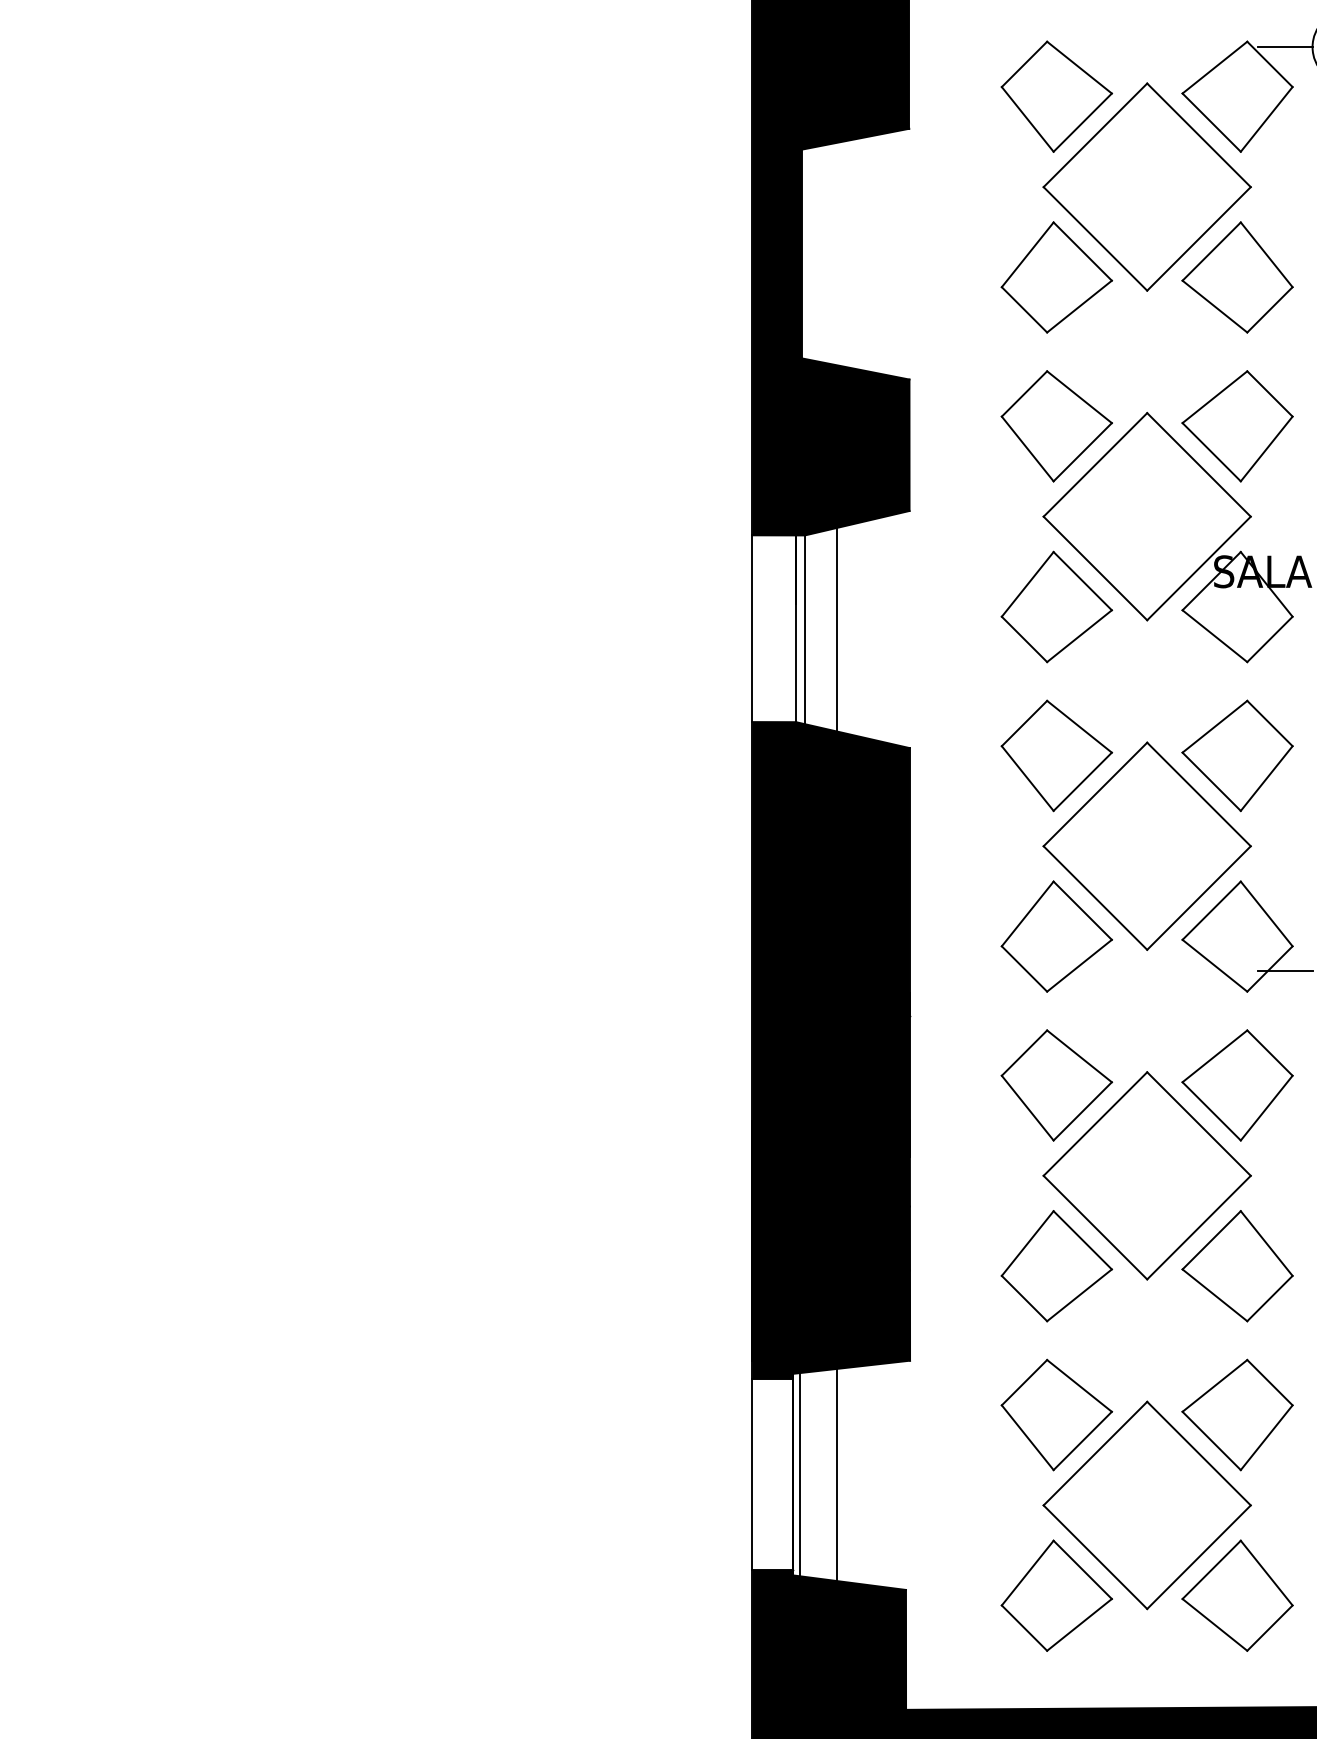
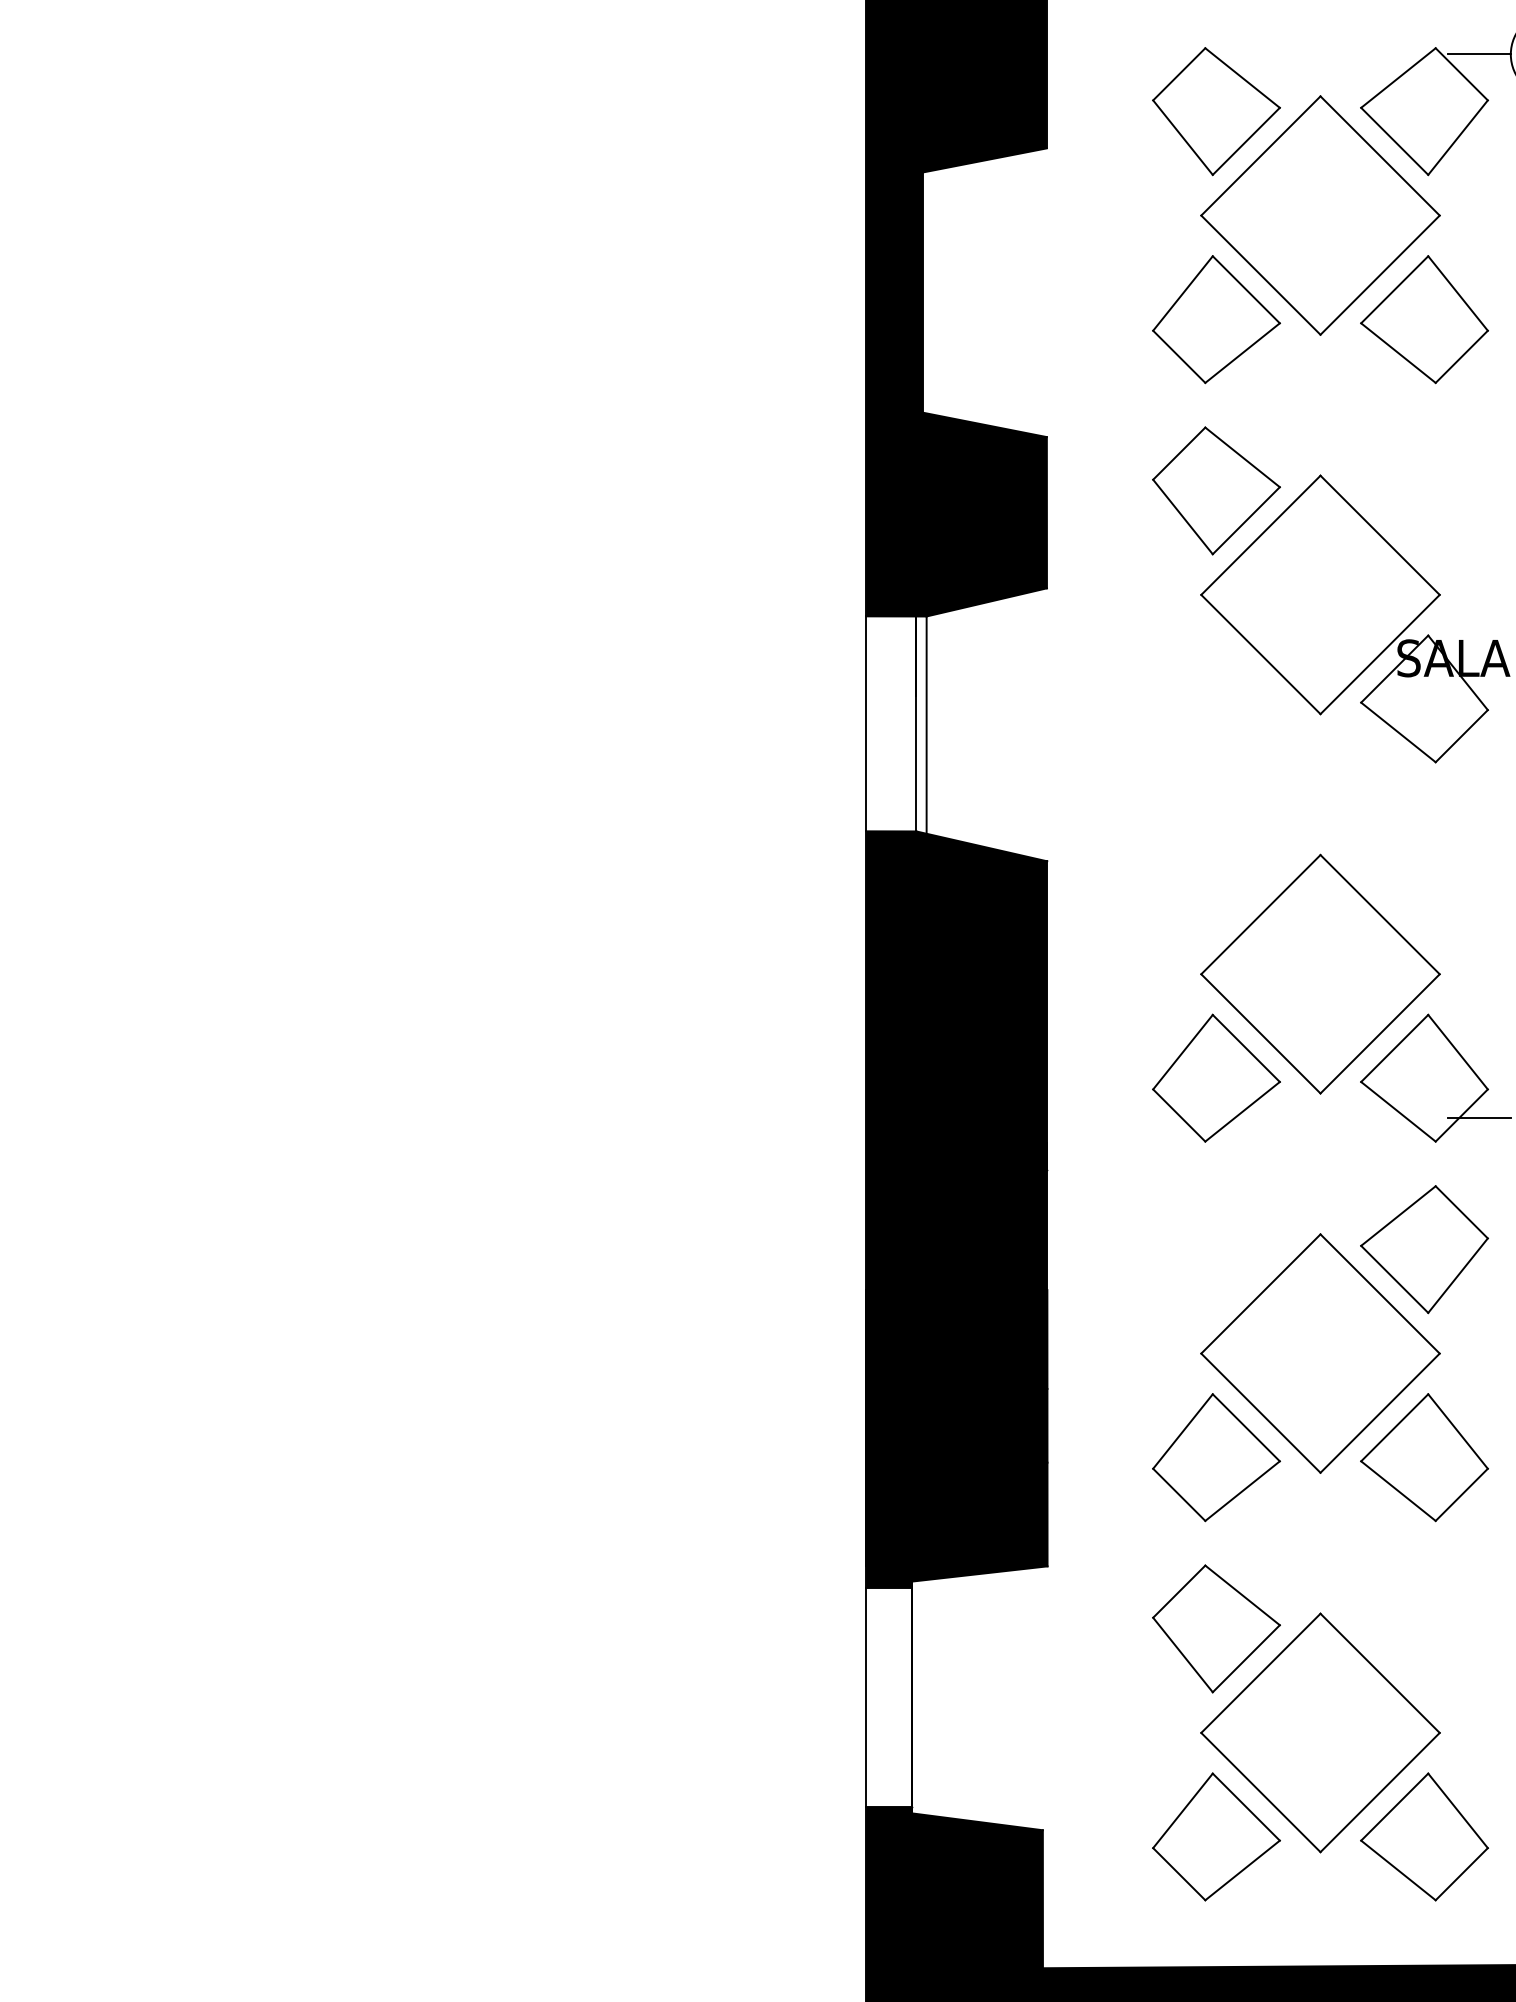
part: (1237, 426) -> (1424, 491), removed
part: (1056, 606) -> (1216, 698), removed
line: (837, 629) -> (964, 724), removed
part: (1056, 755) -> (1216, 869), removed
part: (1237, 755) -> (1424, 869), removed
part: (1056, 1085) -> (1216, 1249), removed
part: (1237, 1414) -> (1424, 1628), removed
line: (799, 1474) -> (920, 1697), removed
line: (836, 1474) -> (962, 1697), removed

